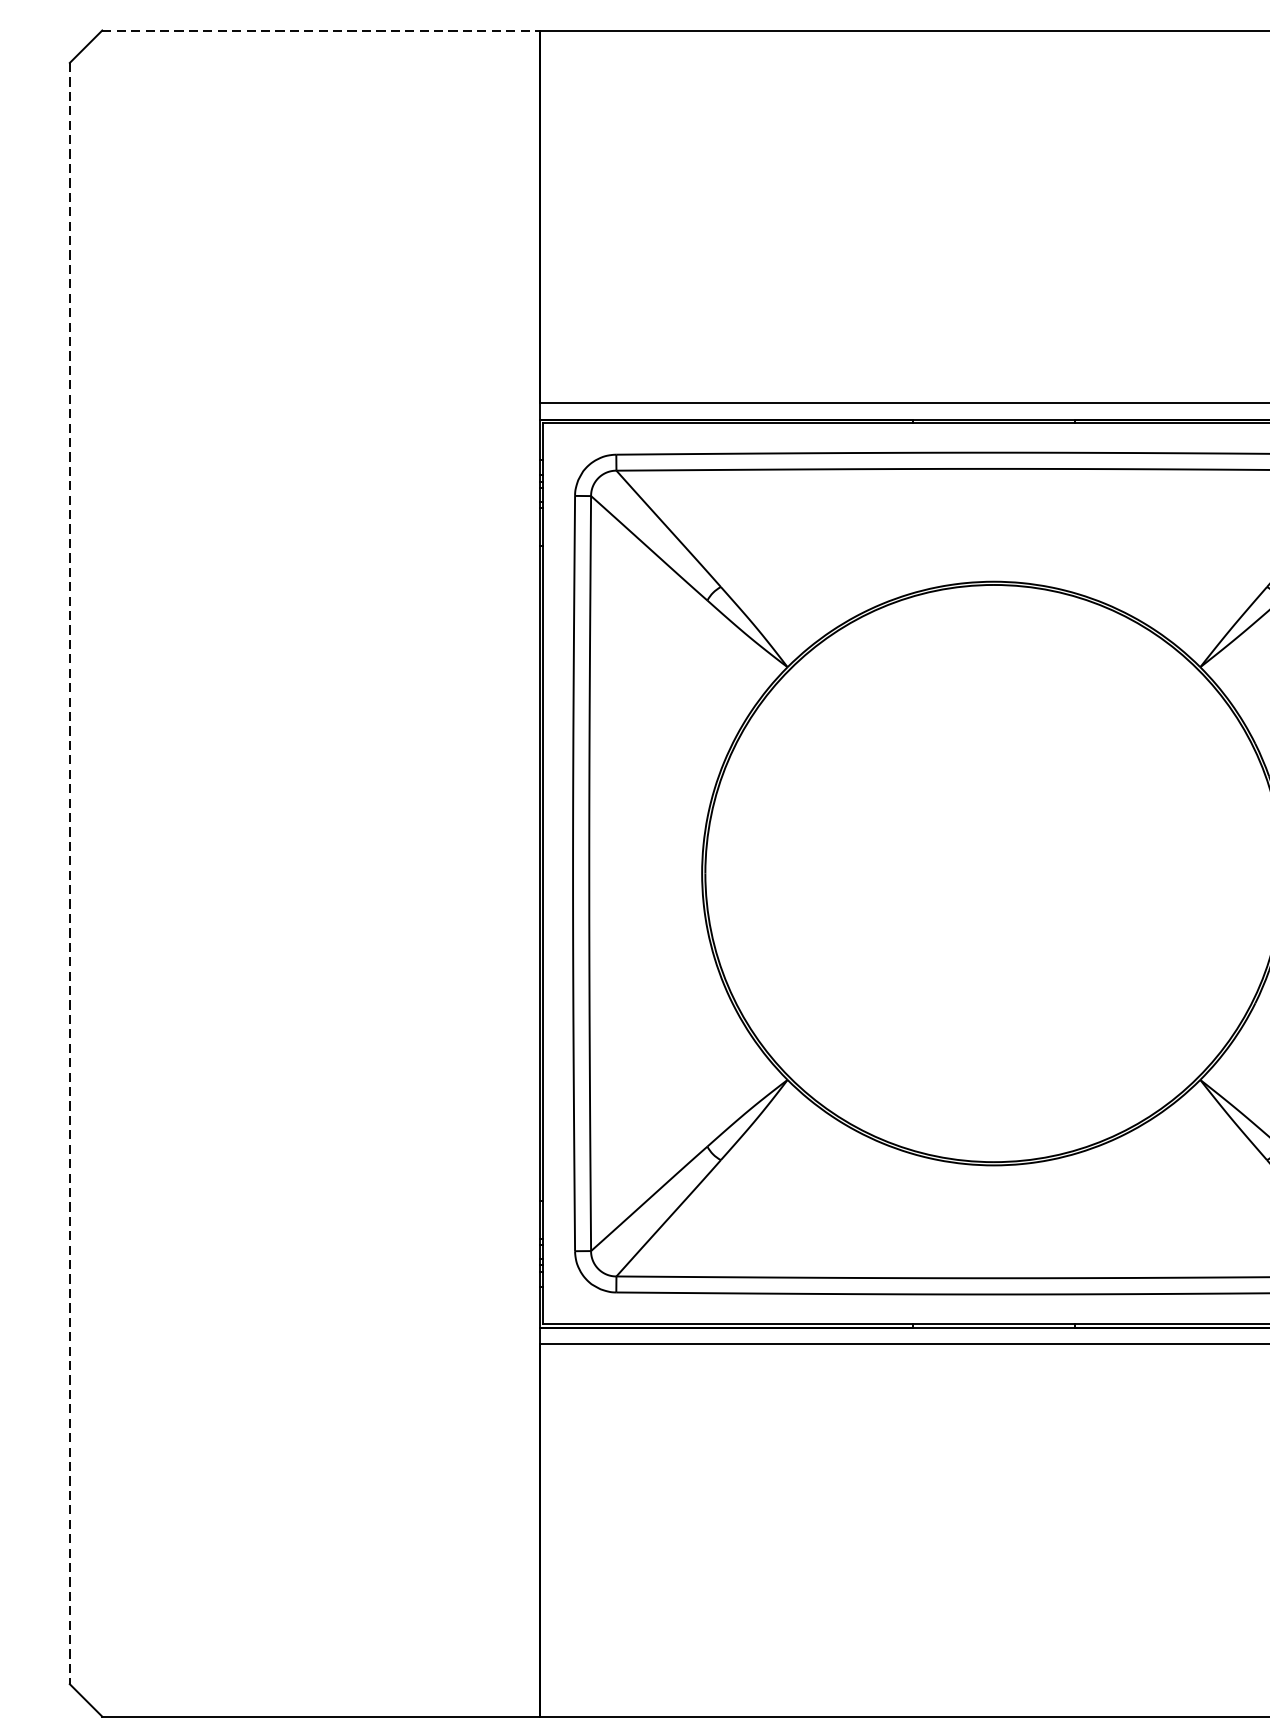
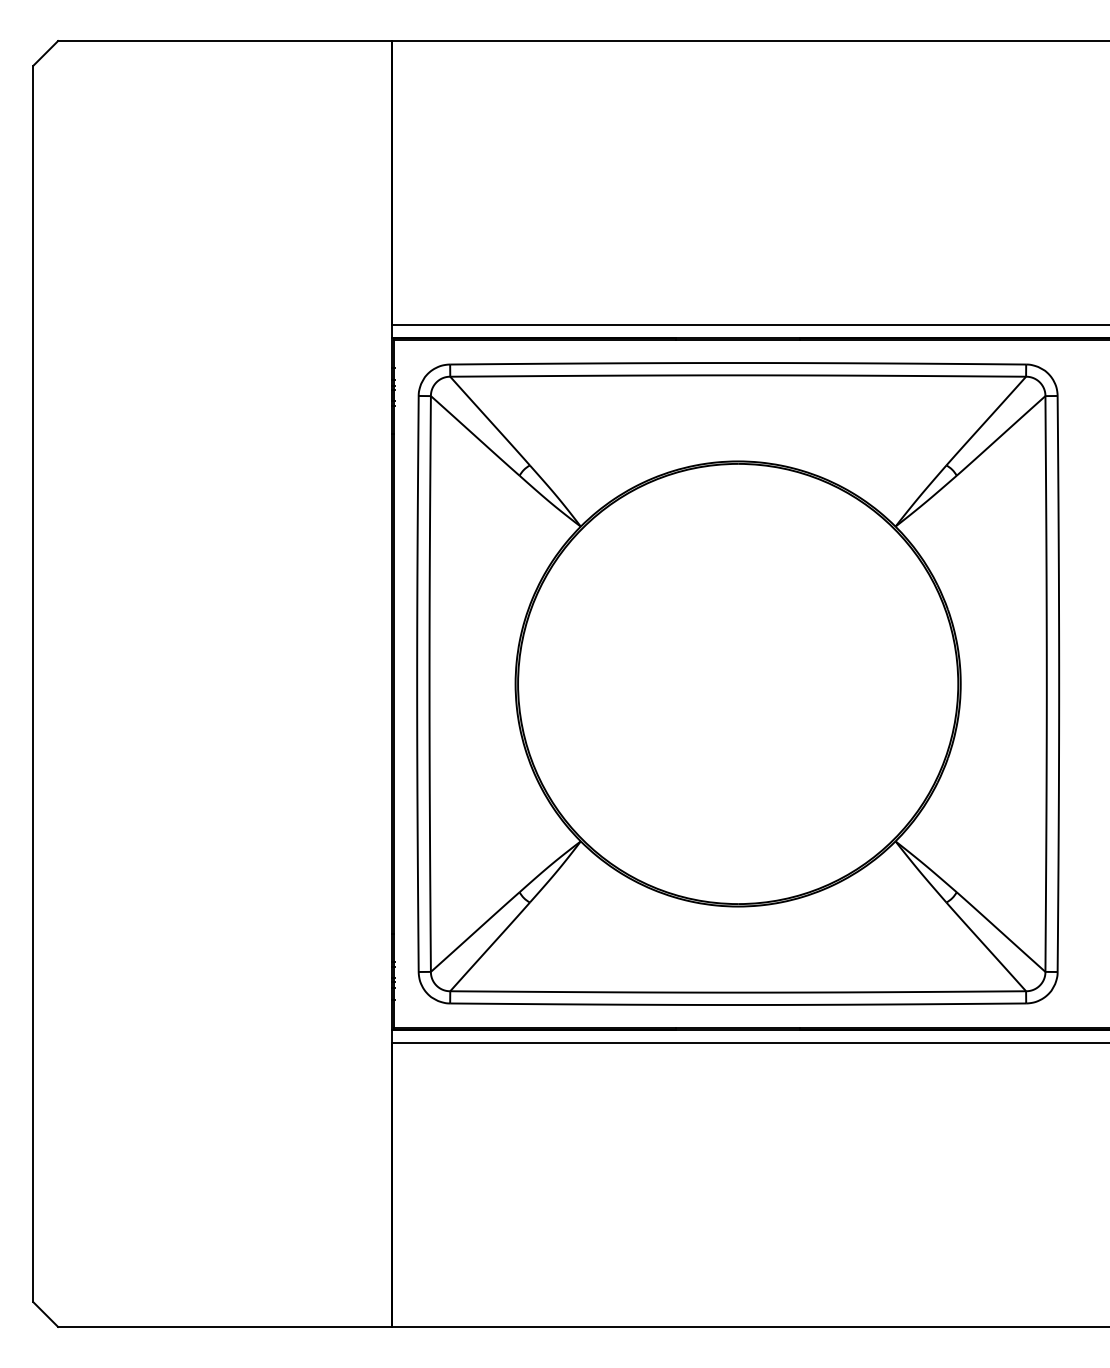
line: (321, 31) -> (225, 41), dashed -> solid
line: (69, 874) -> (33, 684), dashed -> solid

